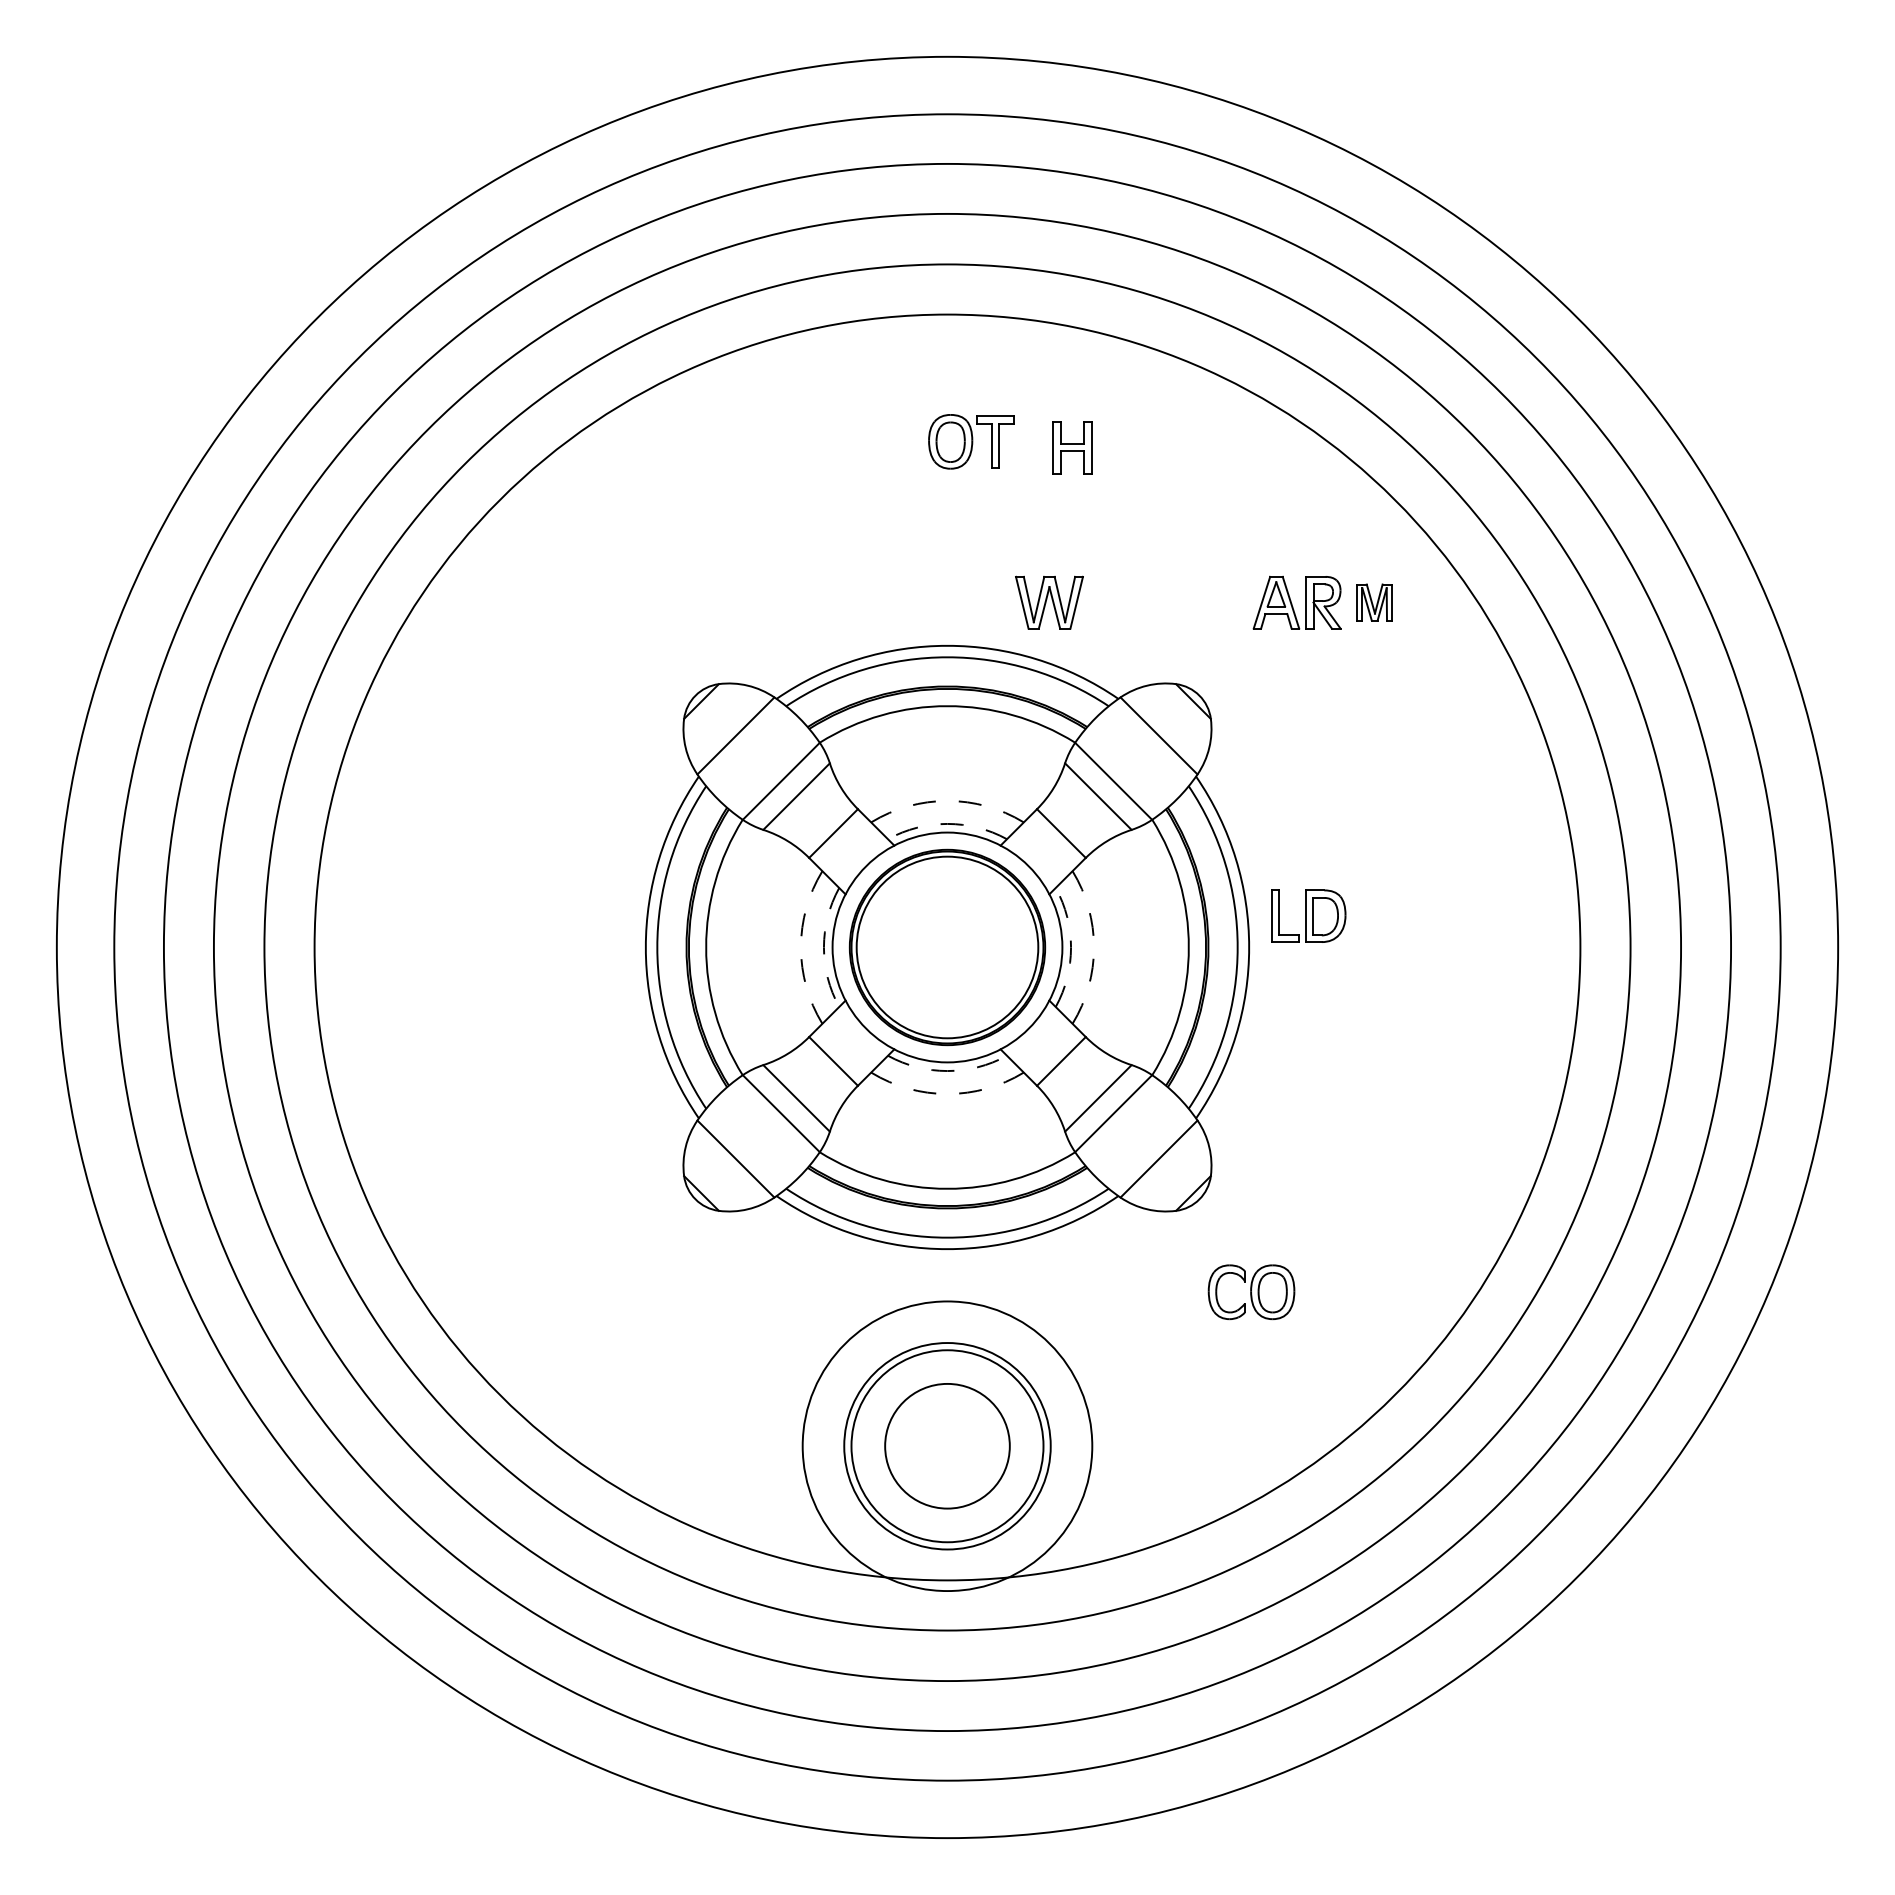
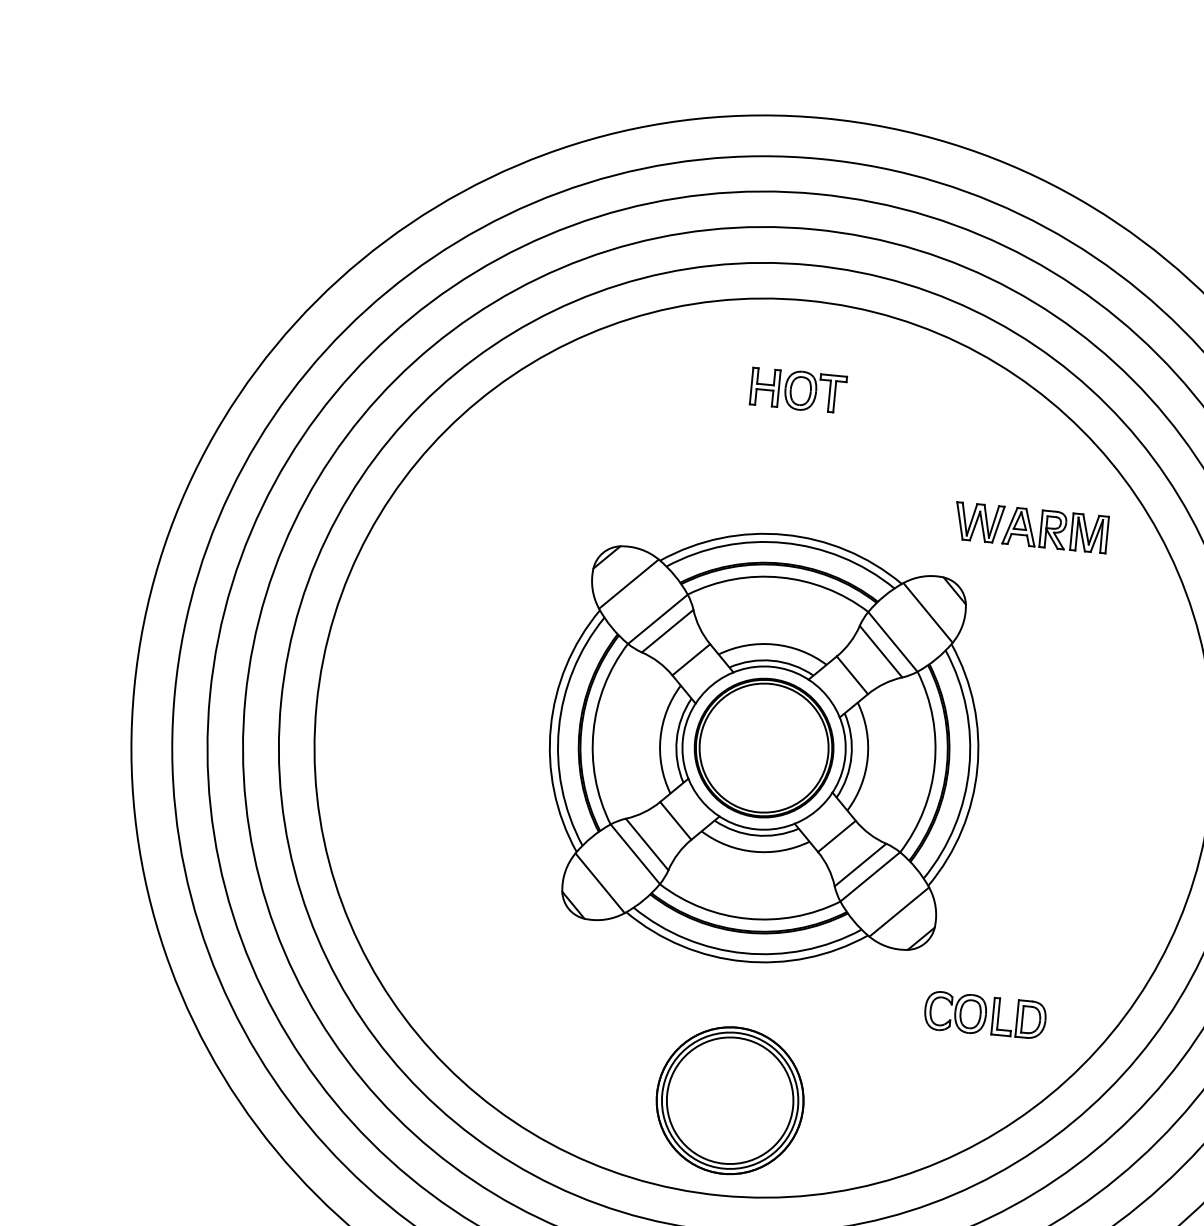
part: (1072, 447) -> (765, 387), moved
part: (1049, 602) -> (979, 522), moved
part: (1374, 602) -> (1089, 533), size x1.43
arc: (947, 800) -> (774, 644), dashed -> solid
arc: (947, 823) -> (772, 660), dashed -> solid
part: (1308, 915) -> (1019, 1018), moved
arc: (800, 947) -> (660, 738), dashed -> solid
arc: (823, 947) -> (676, 739), dashed -> solid
arc: (1071, 947) -> (851, 756), dashed -> solid
arc: (1094, 947) -> (868, 758), dashed -> solid
arc: (947, 1071) -> (755, 835), dashed -> solid
arc: (947, 1094) -> (754, 852), dashed -> solid
circle: (947, 1445) -> (730, 1100), size x0.71
circle: (947, 1446) -> (730, 1100), size x1.43

